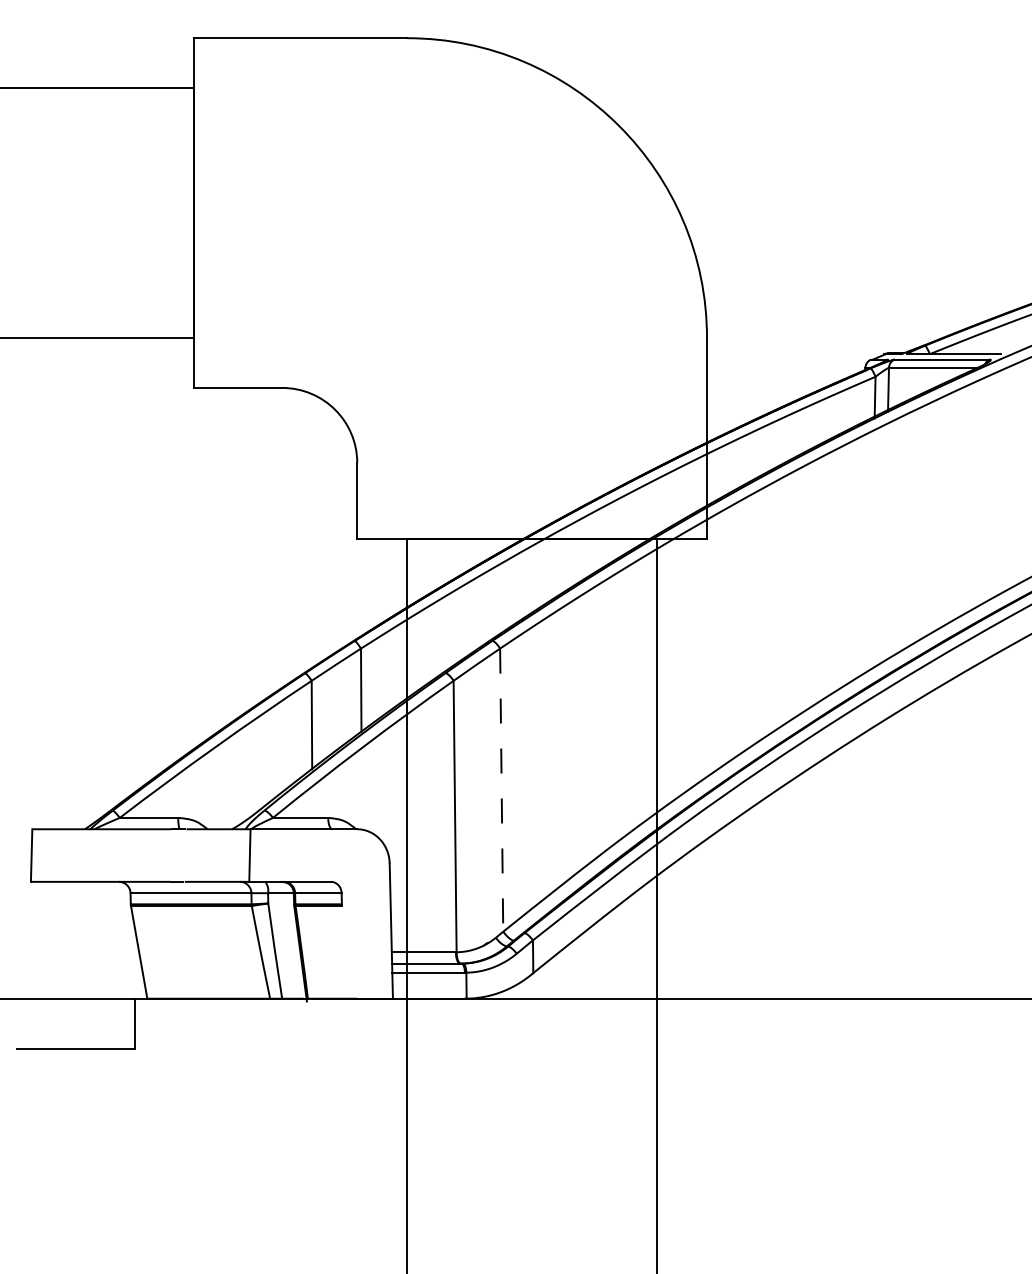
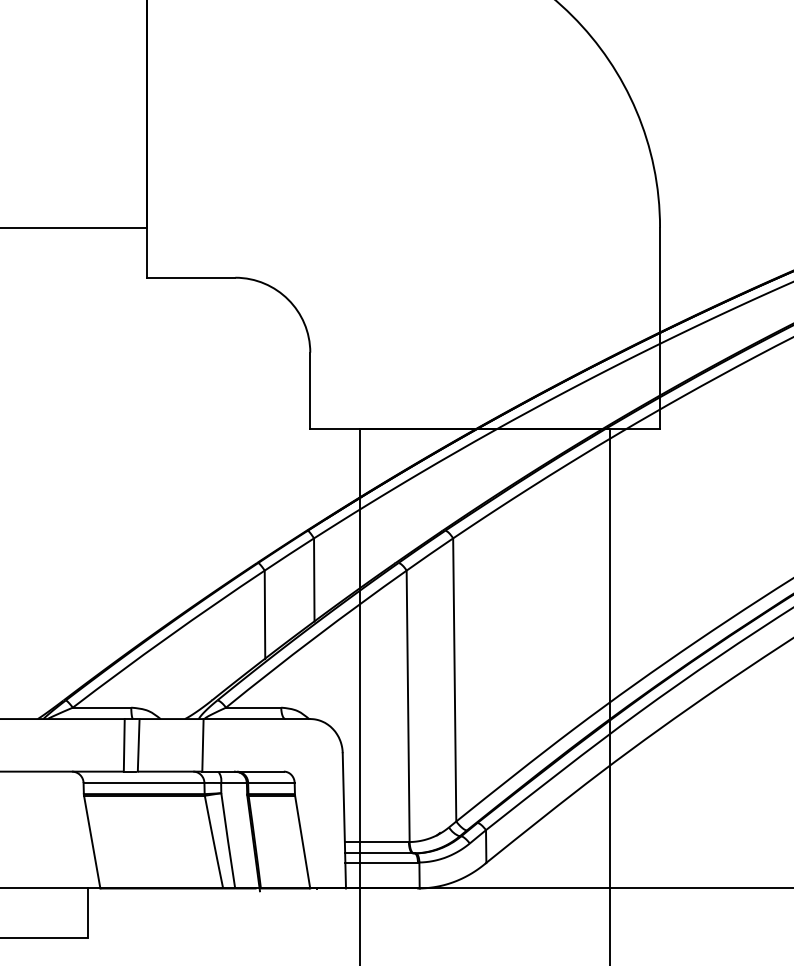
line: (501, 790) -> (454, 680), dashed -> solid
line: (170, 855) -> (123, 745), added
line: (185, 855) -> (138, 745), added
line: (349, 952) -> (302, 842), added

